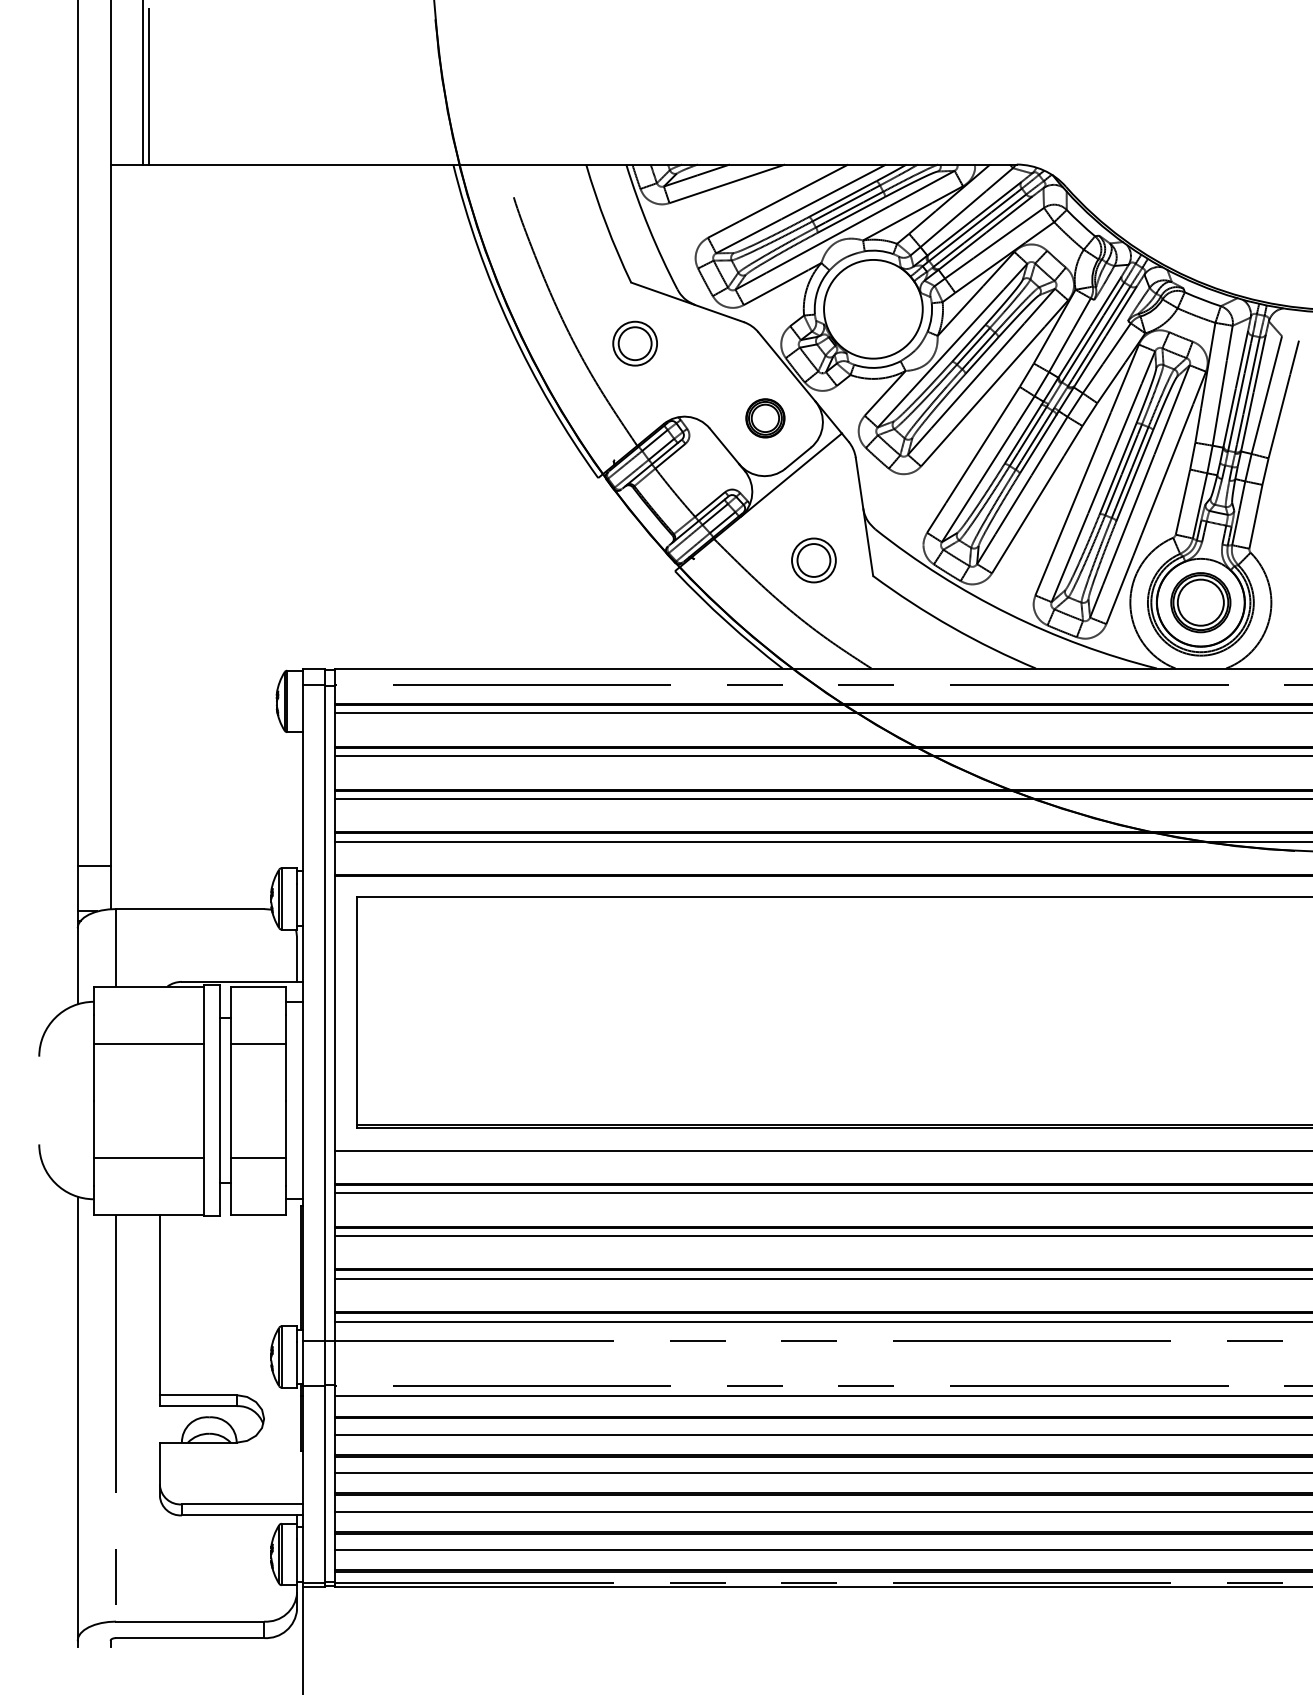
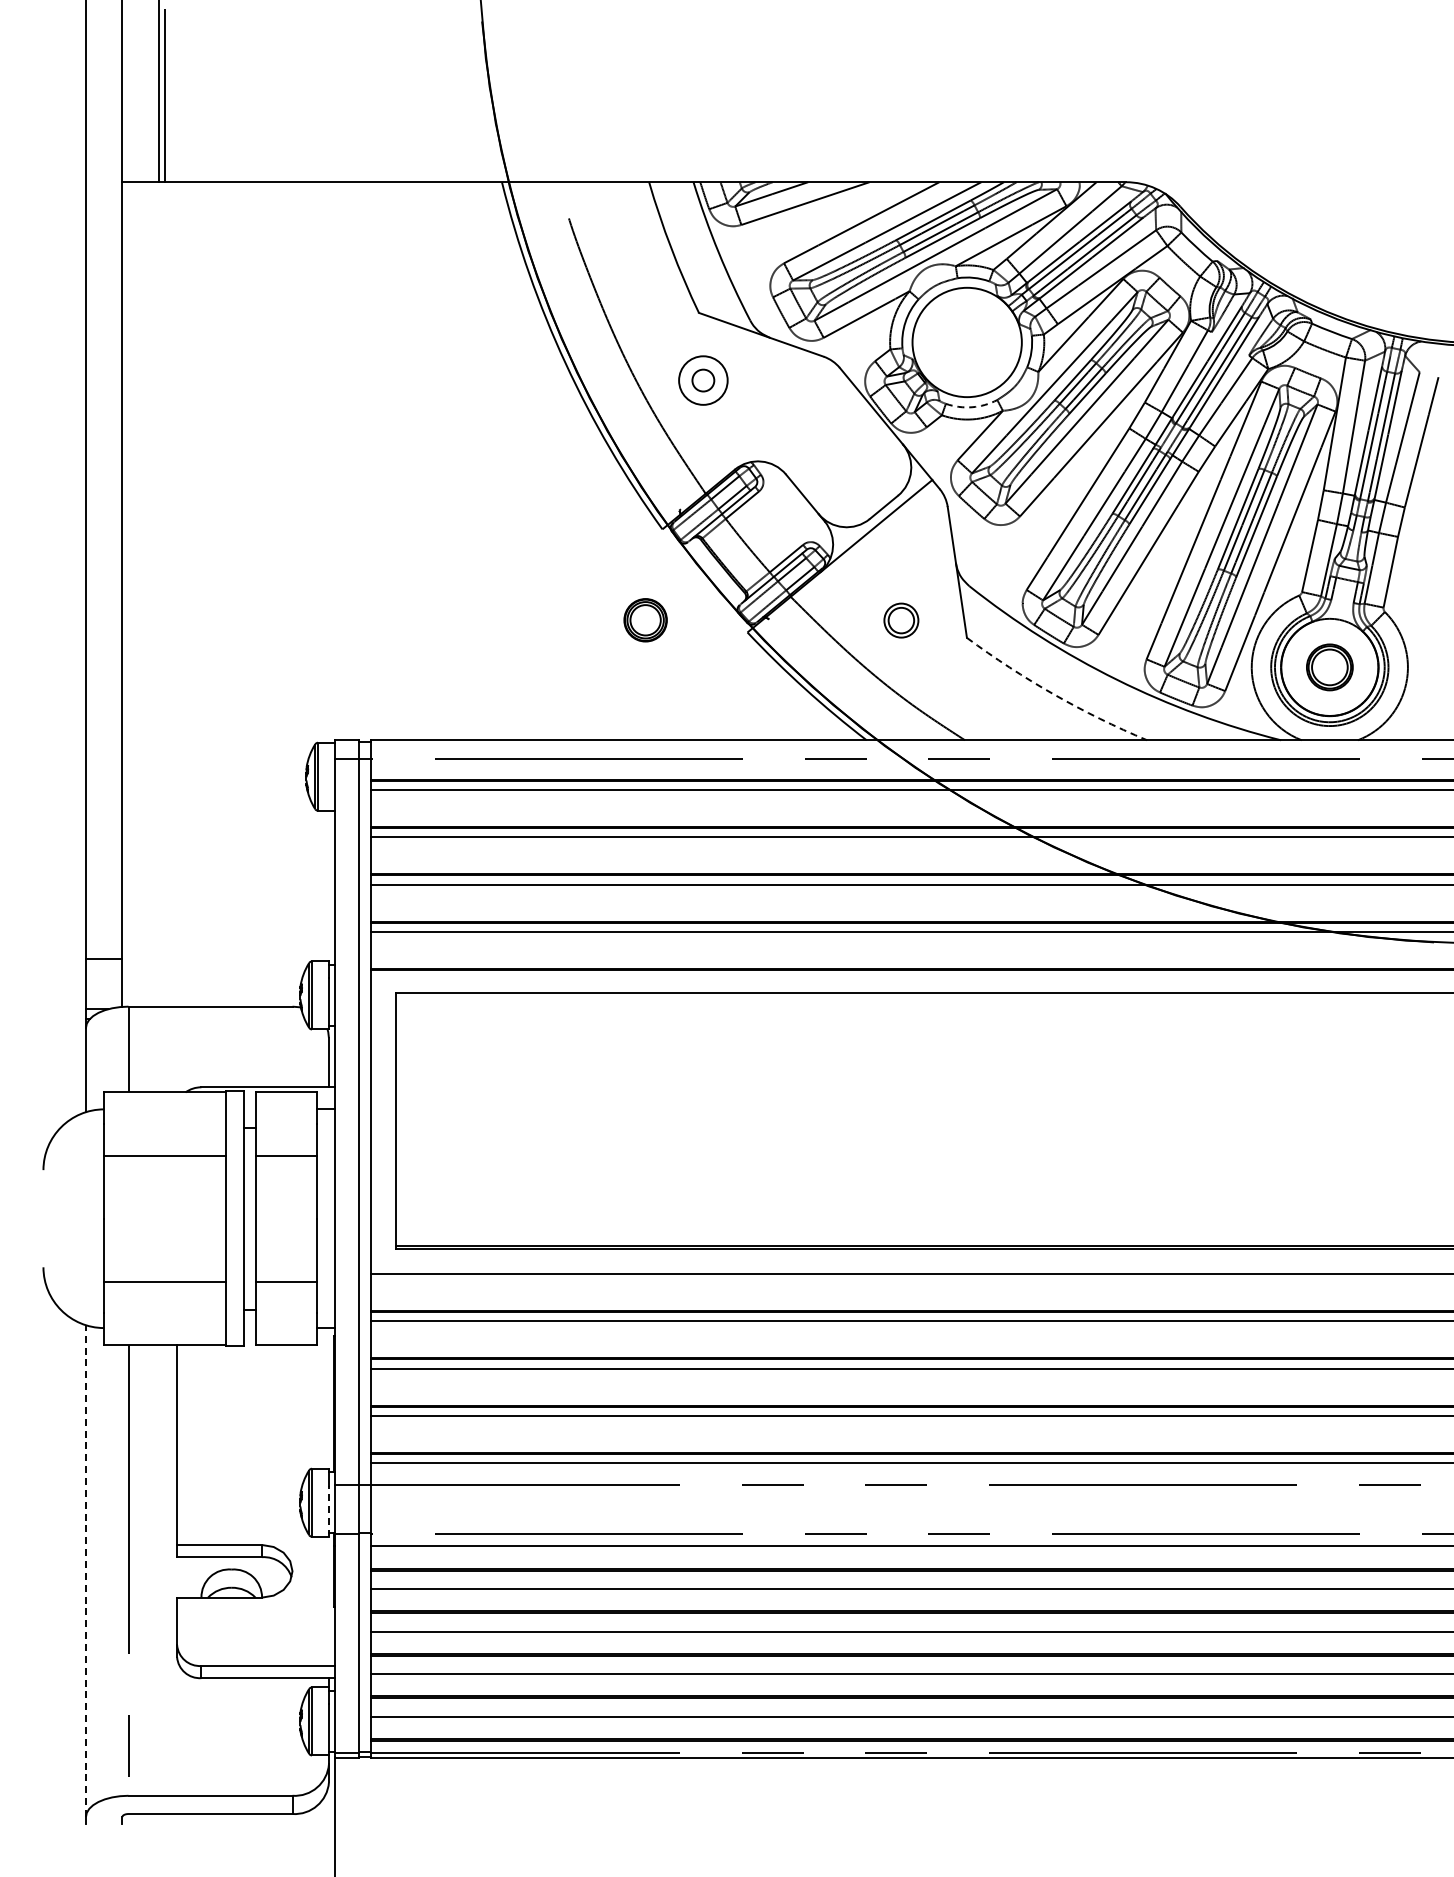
circle: (635, 343) -> (703, 380), size x0.6
arc: (878, 368) -> (972, 407), solid -> dashed
part: (765, 418) -> (645, 620), moved
part: (814, 560) -> (901, 620), size x0.7
part: (1200, 602) -> (1329, 667), size x0.7
arc: (952, 627) -> (1054, 694), solid -> dashed
line: (296, 1364) -> (328, 1511), solid -> dashed
line: (77, 1419) -> (85, 1571), solid -> dashed

